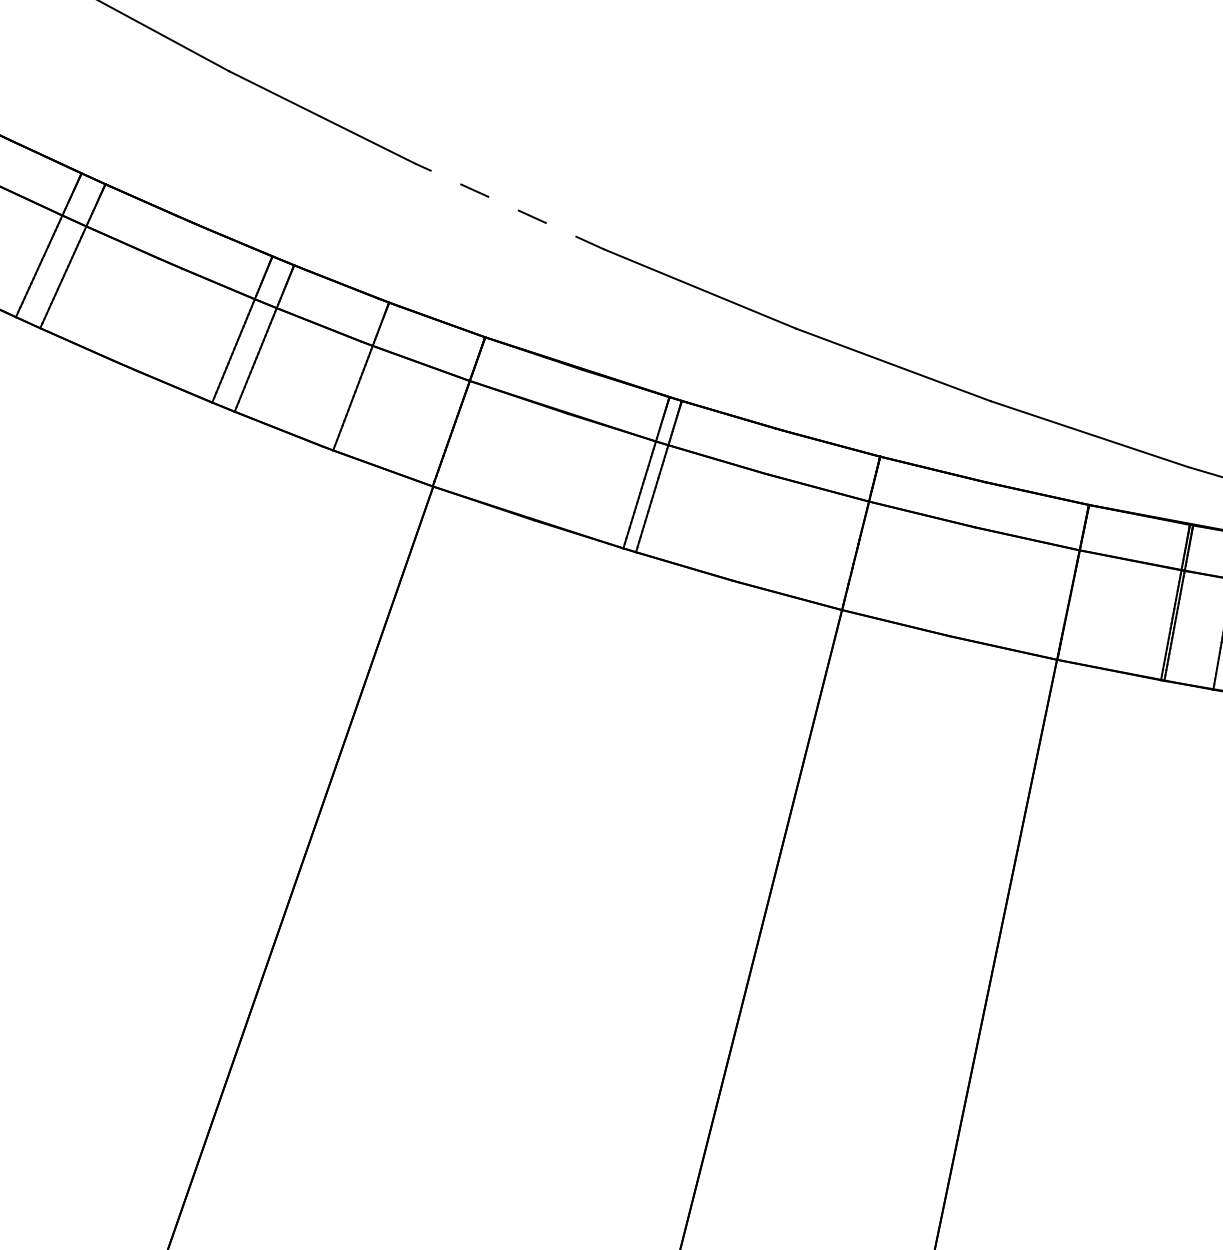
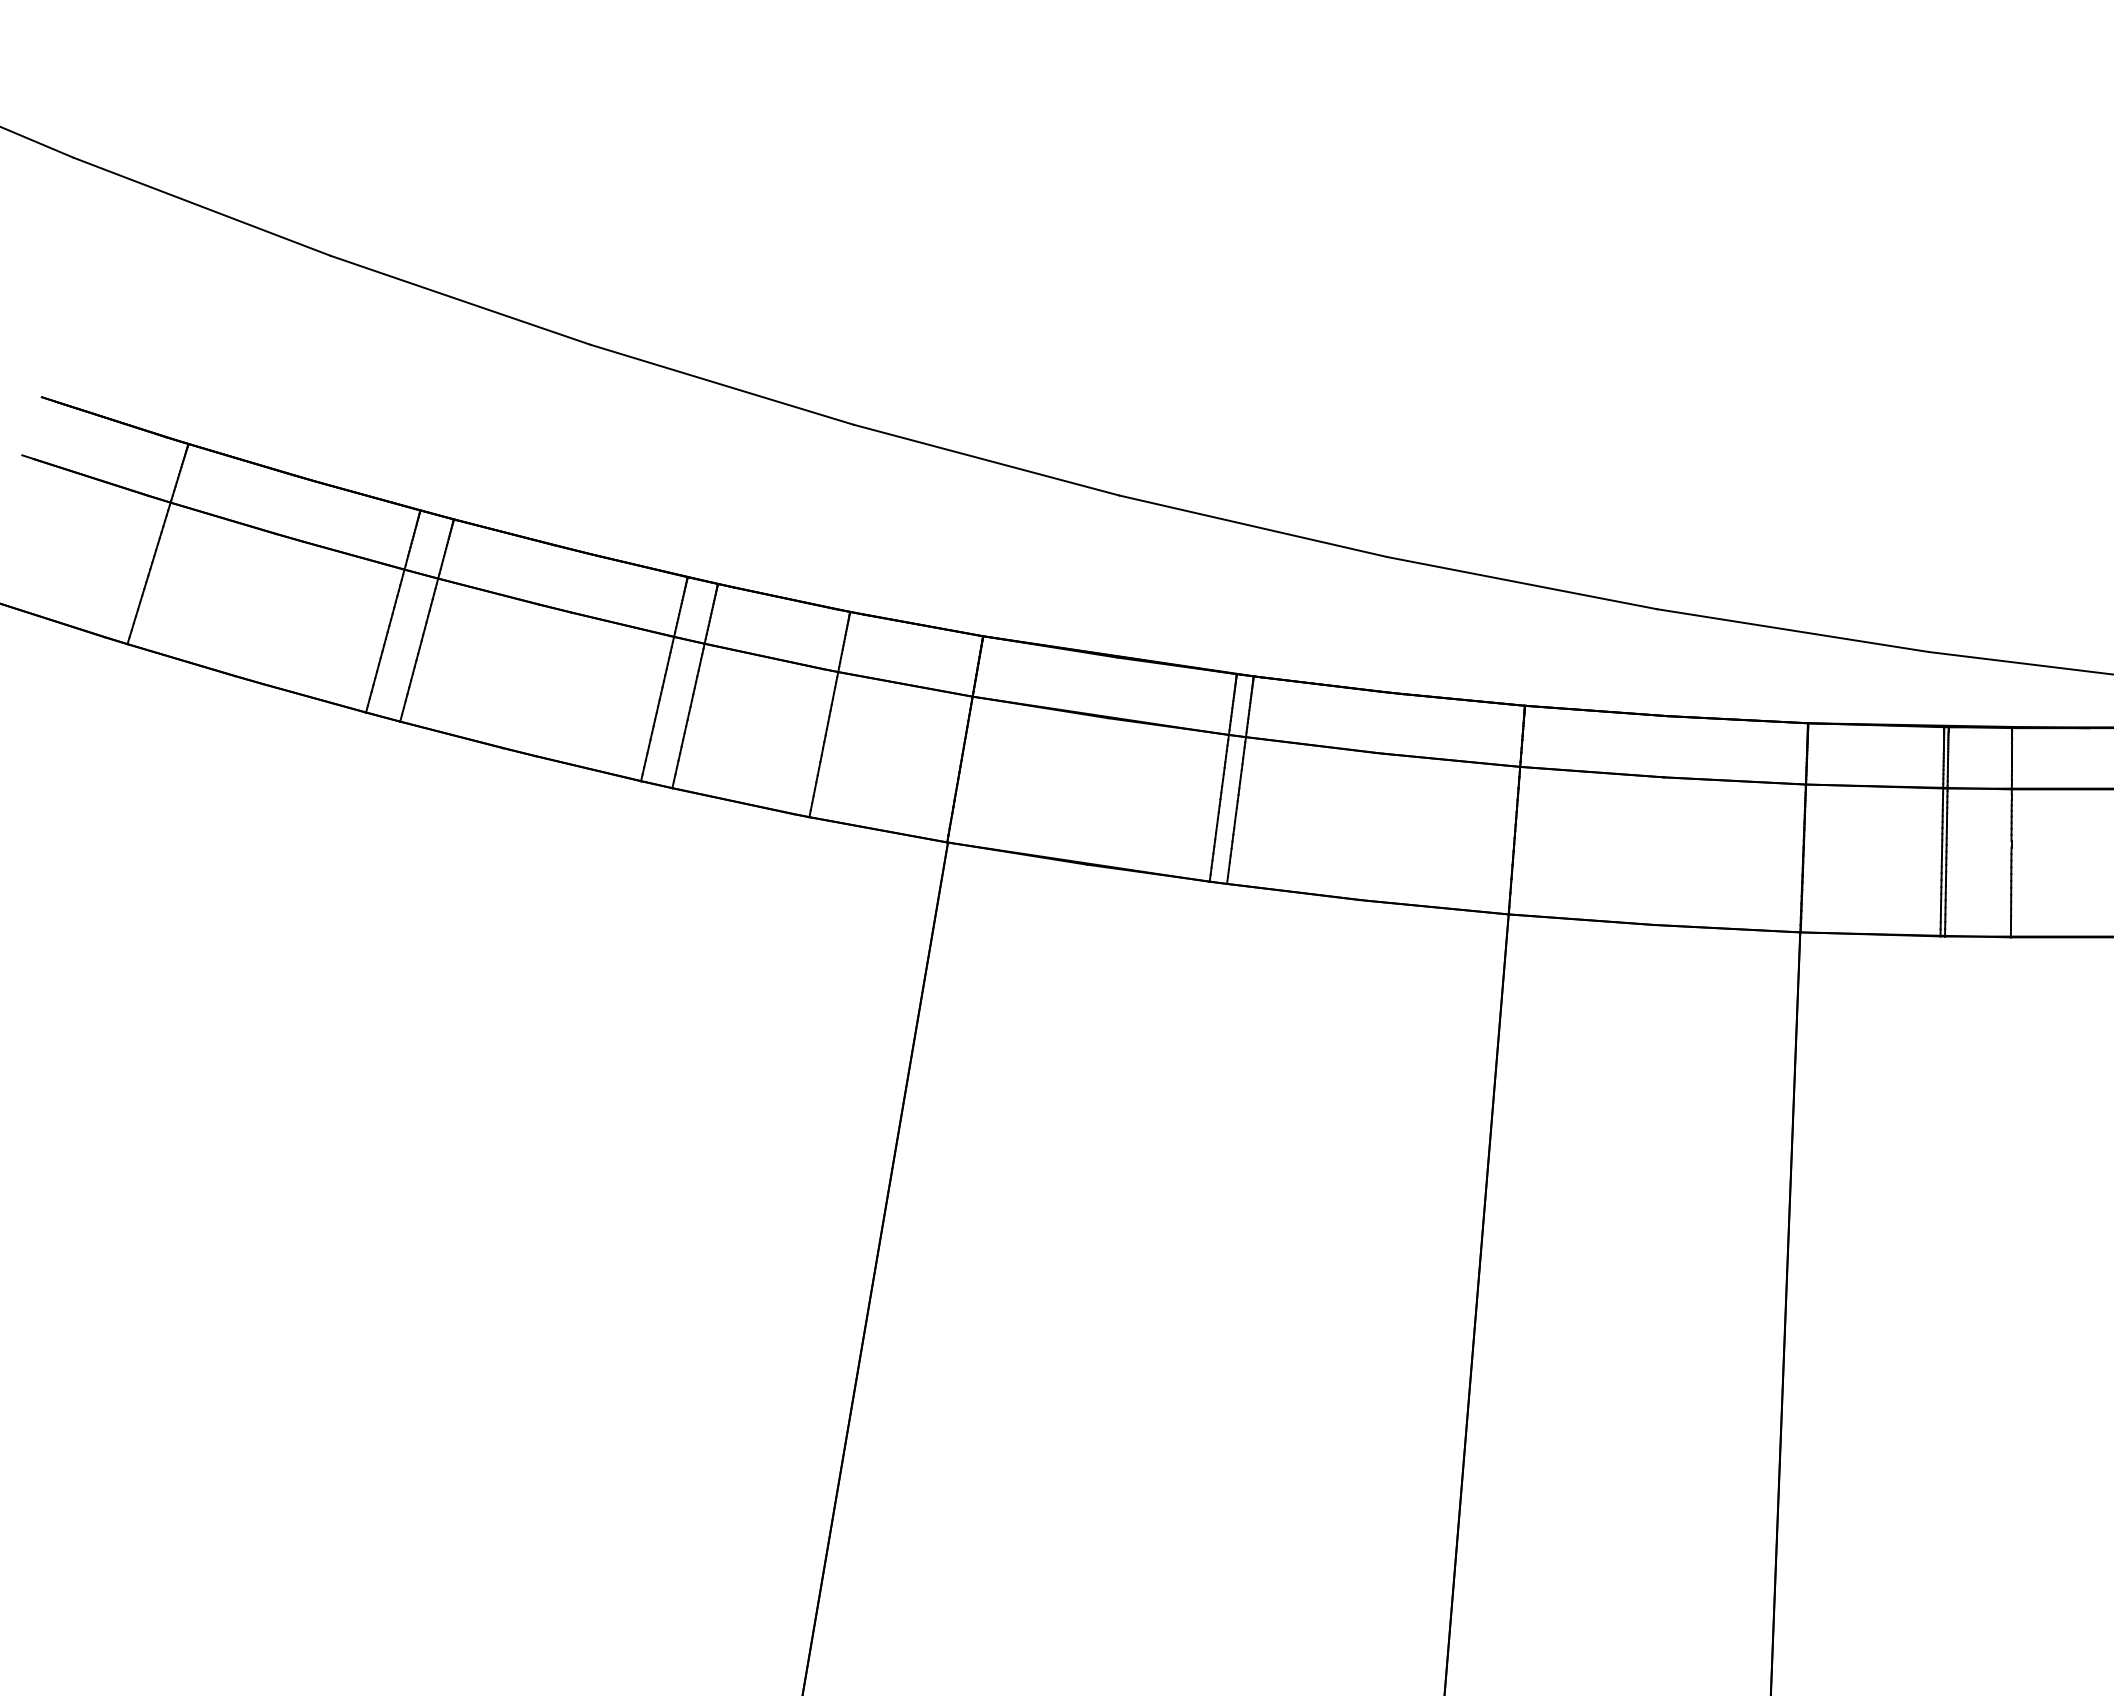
line: (509, 206) -> (986, 460), dashed -> solid

